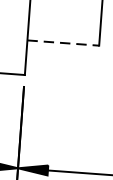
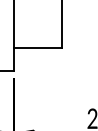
line: (63, 43) -> (38, 47), dashed -> solid

